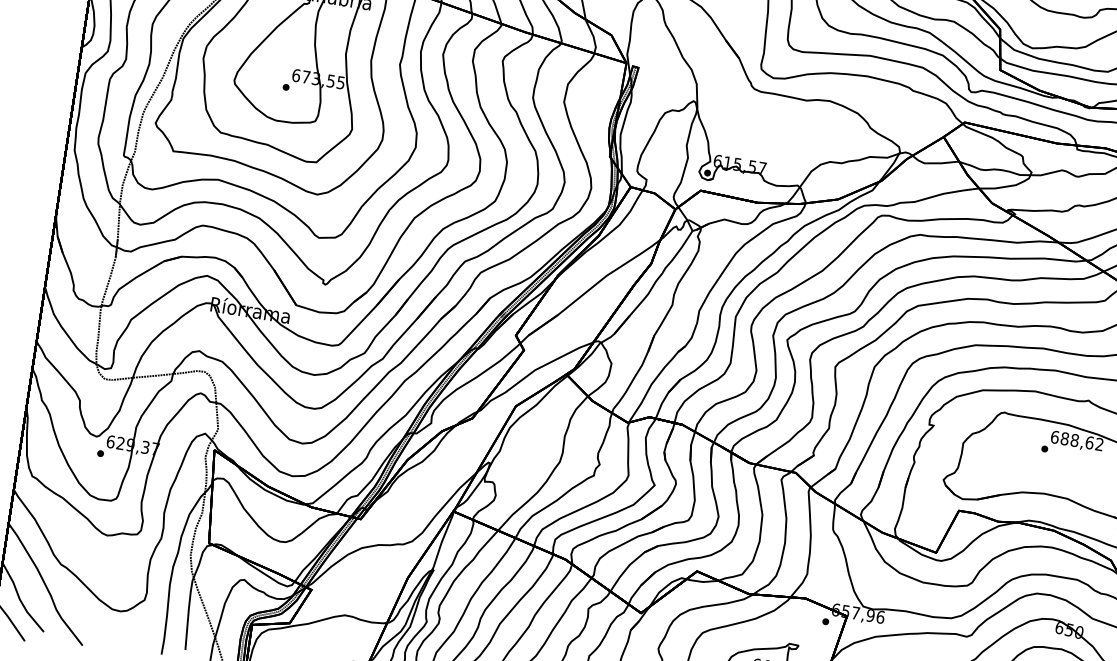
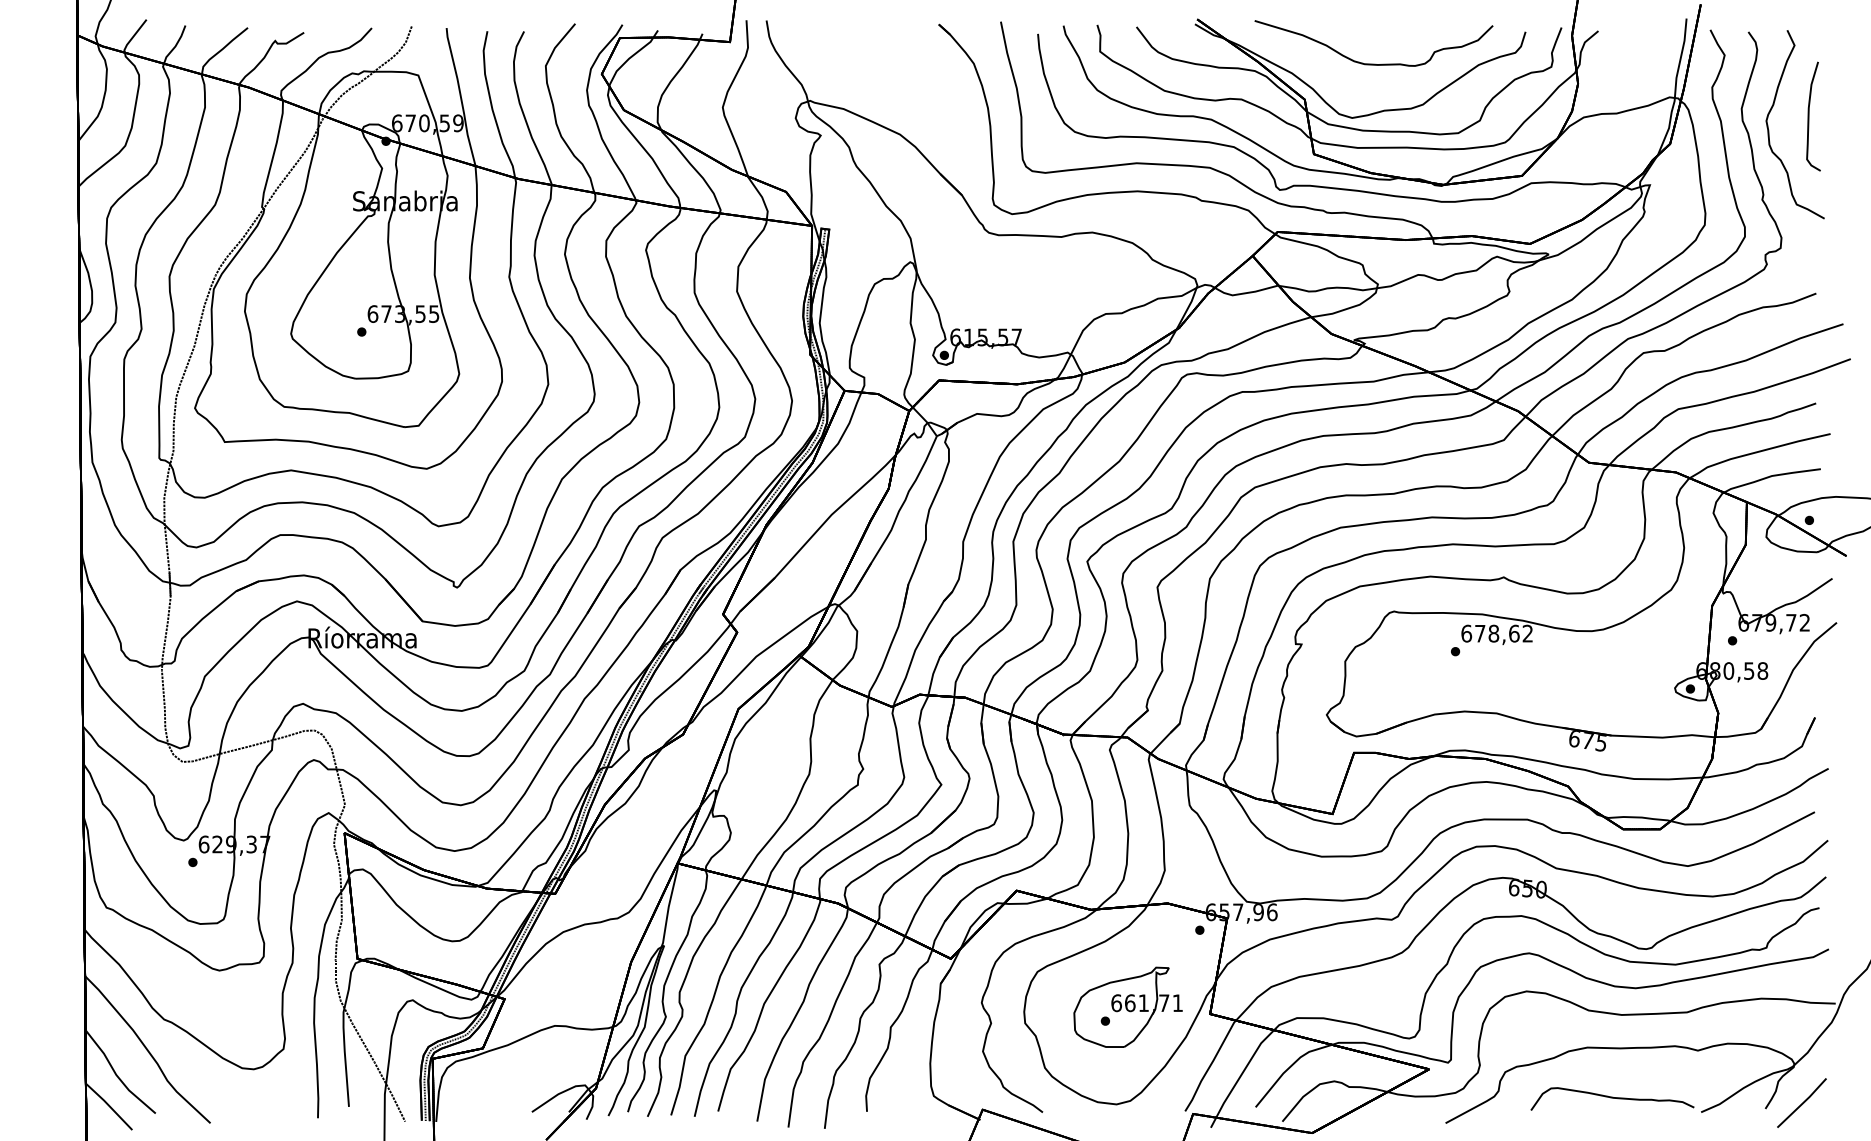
text: (1065, 438) -> (1480, 633), 688,62 -> 678,62

